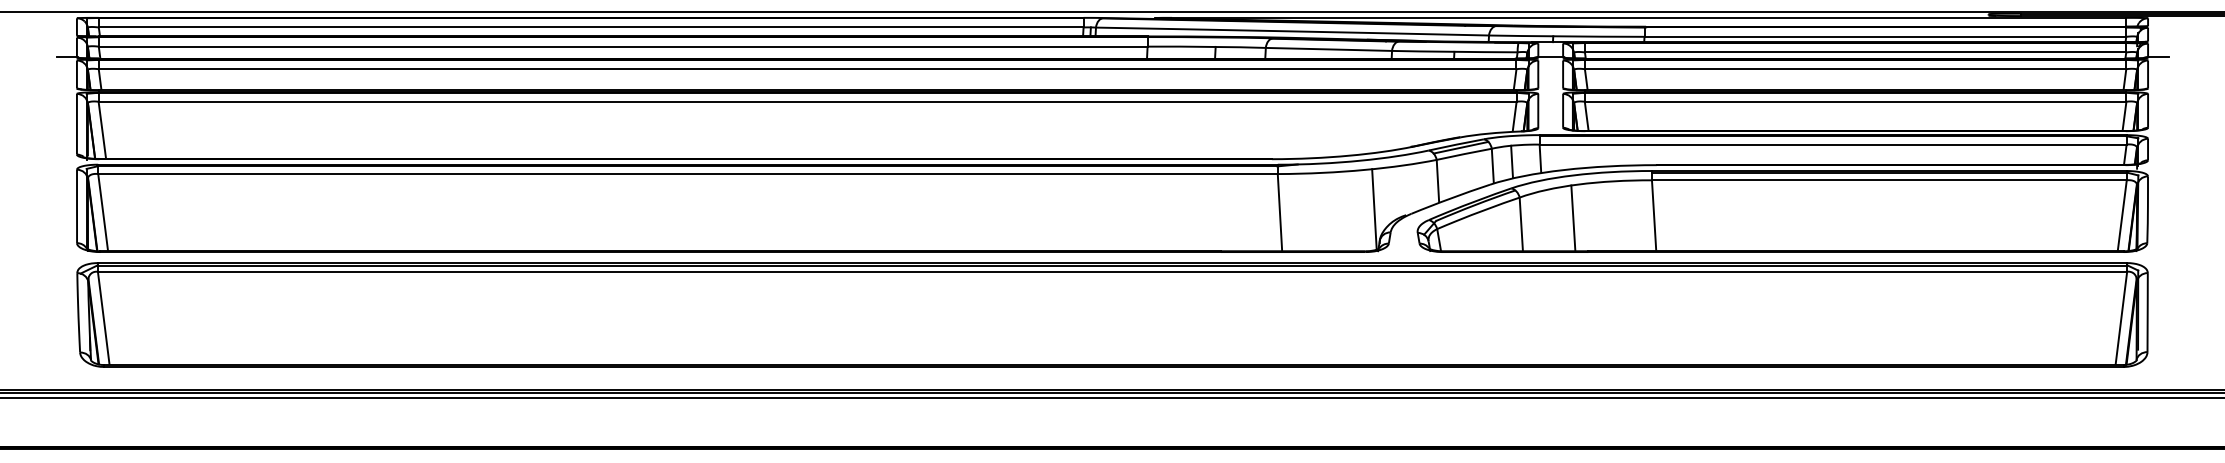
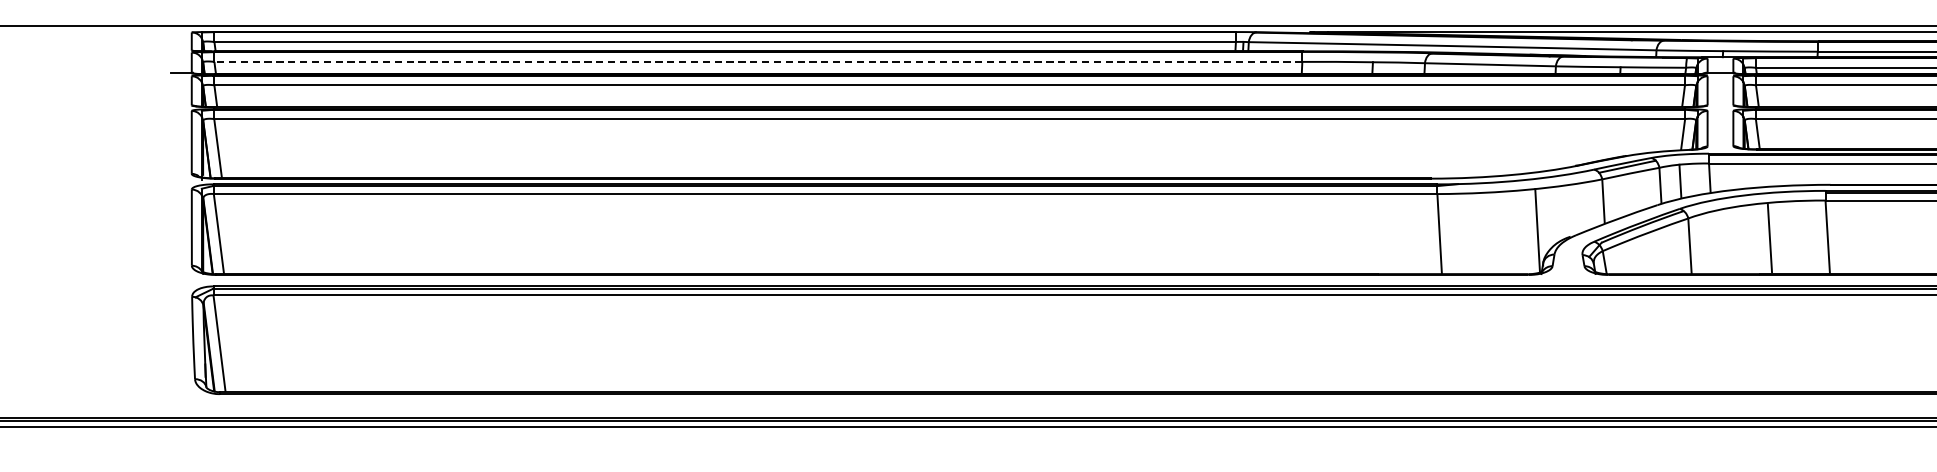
line: (622, 46) -> (757, 61), solid -> dashed
line: (1573, 218) -> (1770, 238), moved

